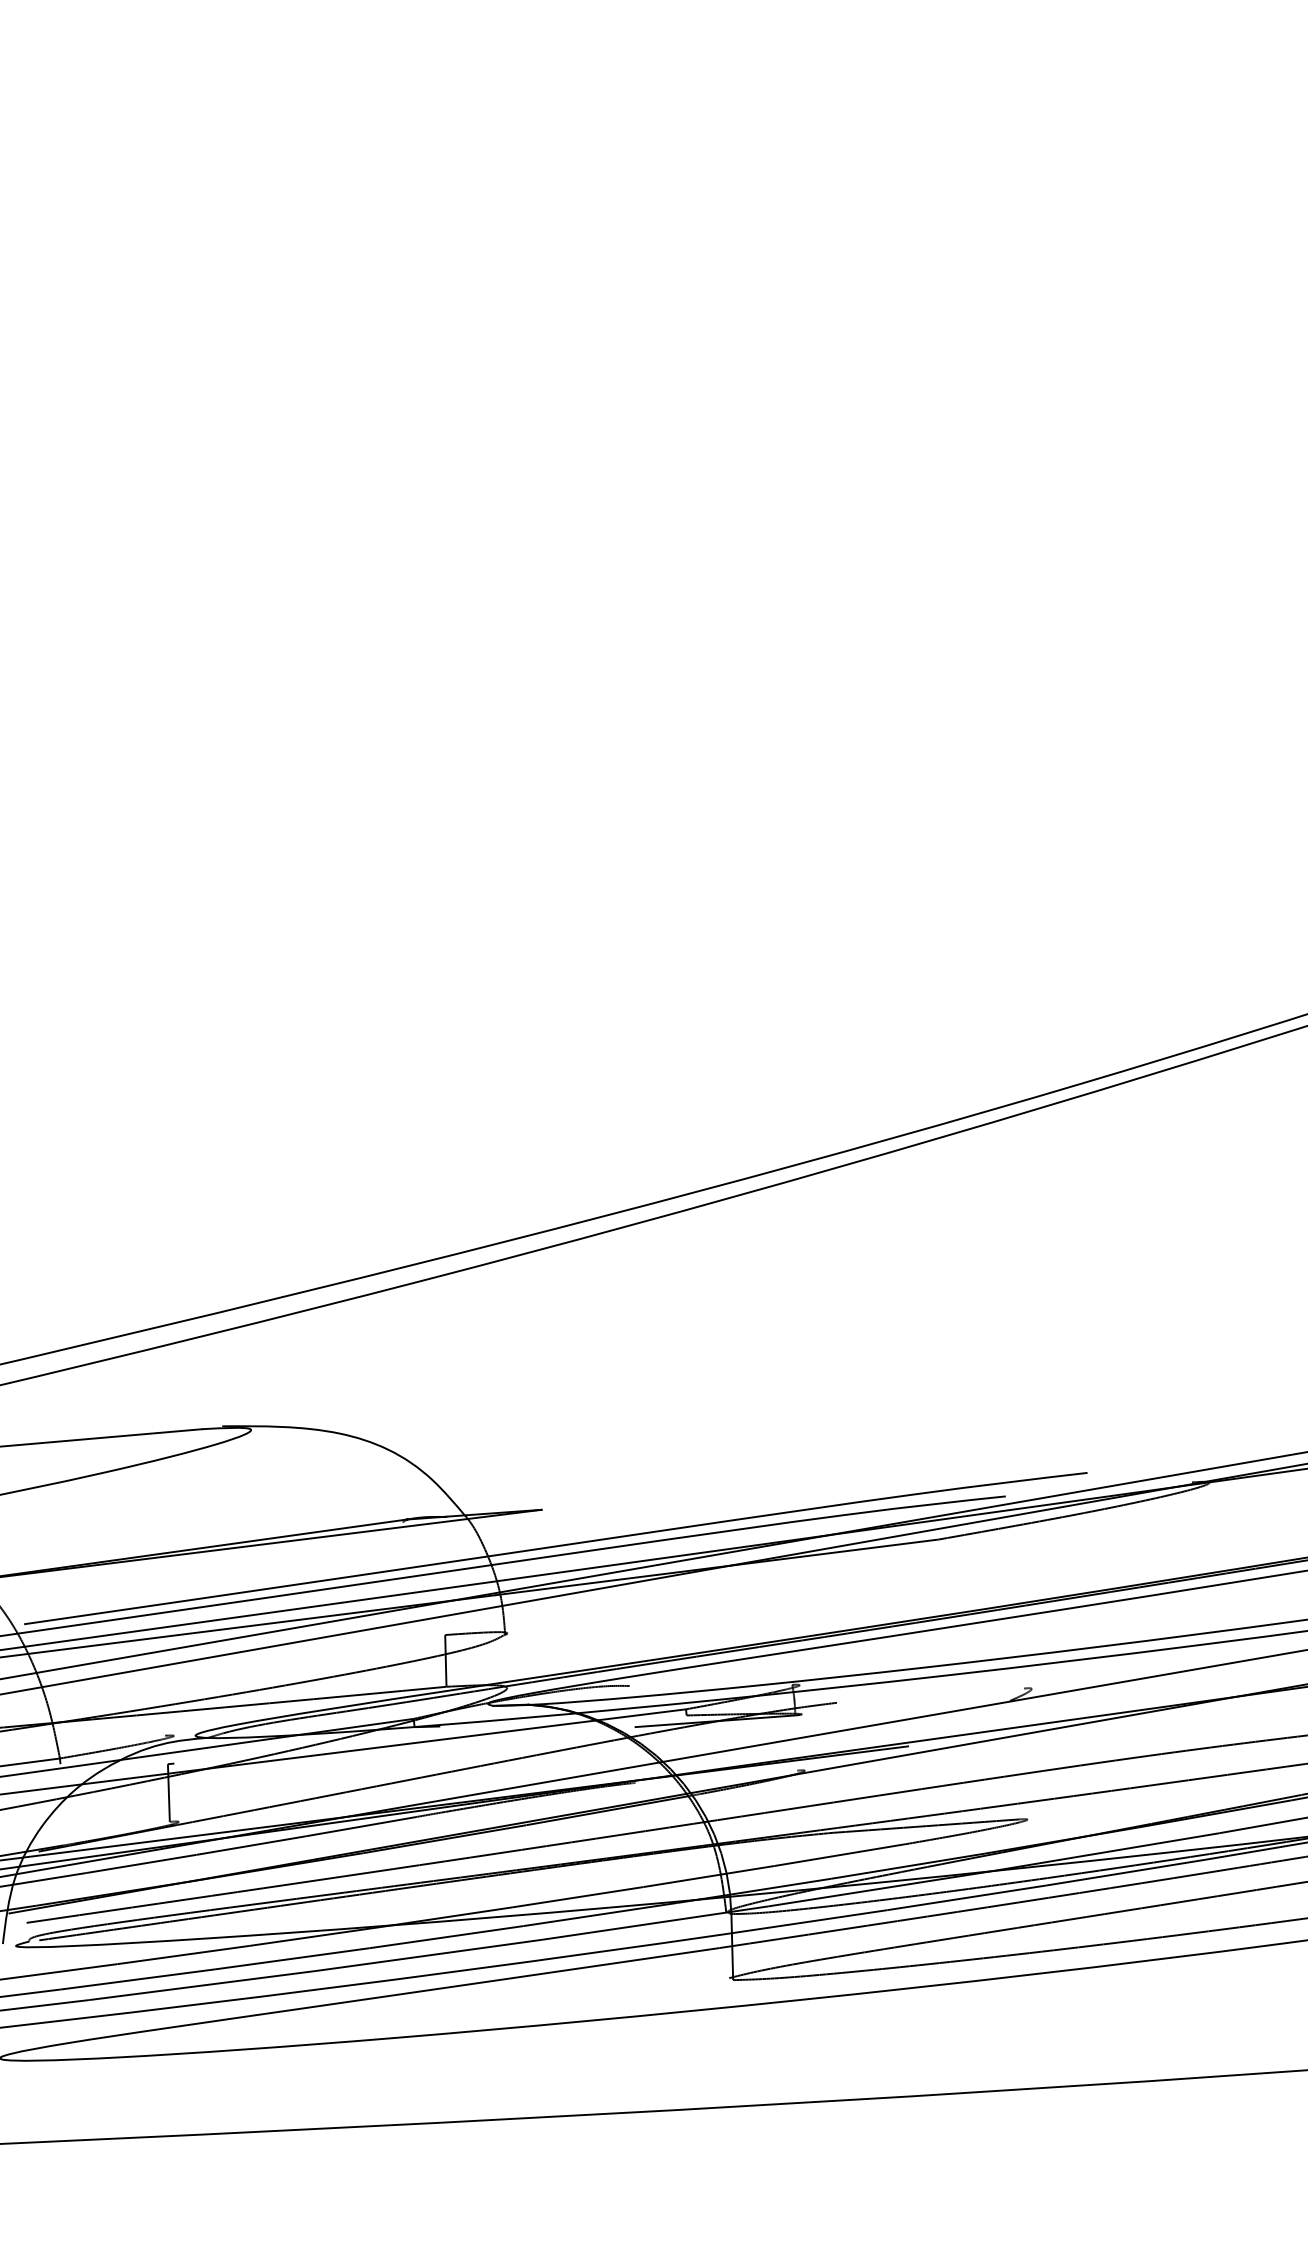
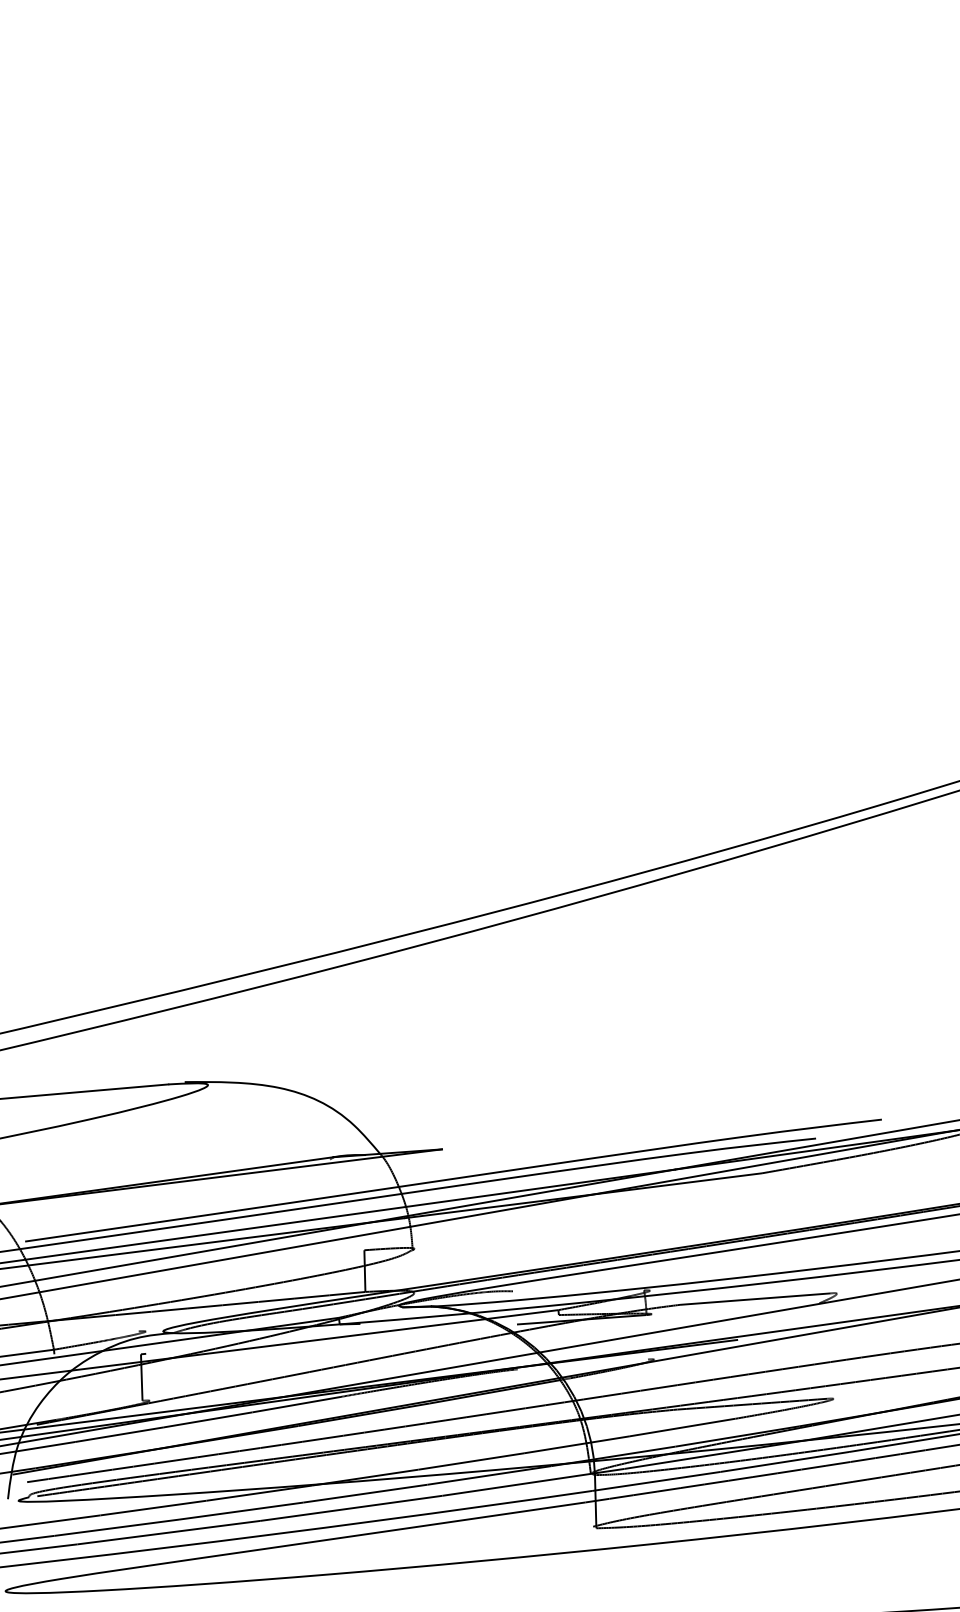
line: (930, 1695) -> (755, 1298), added

